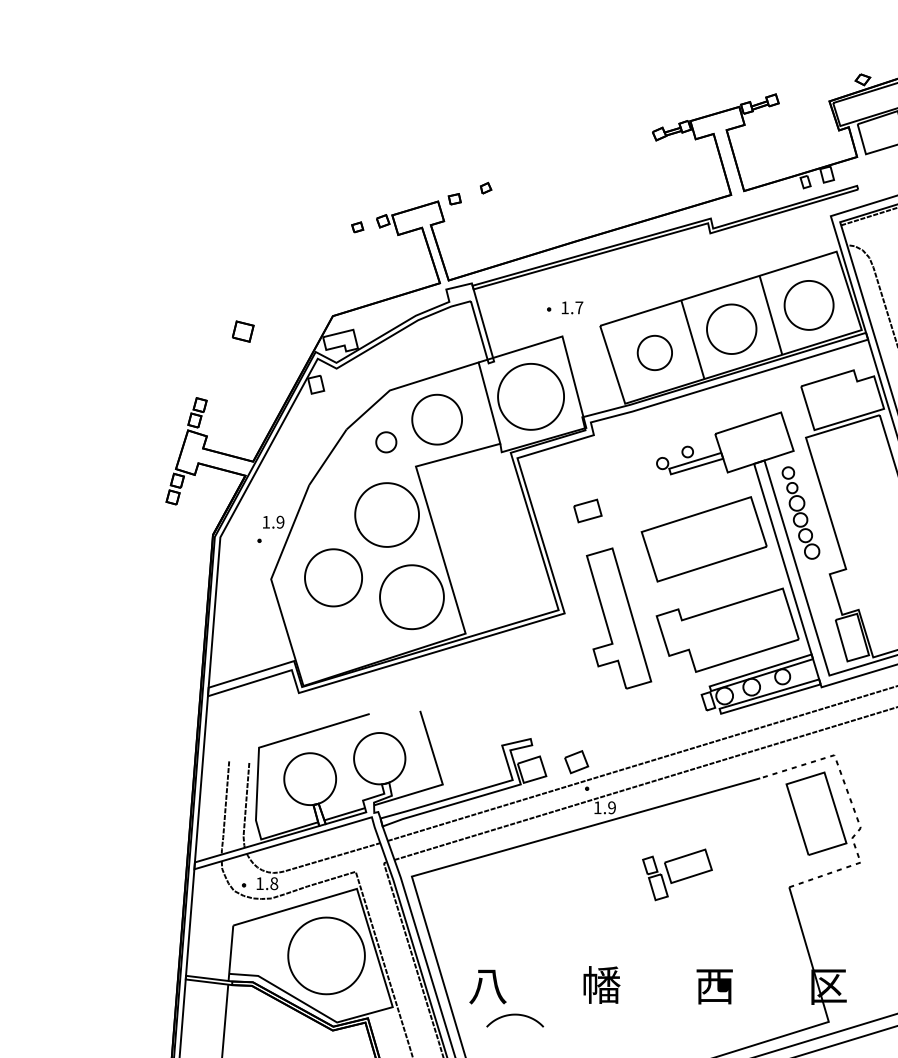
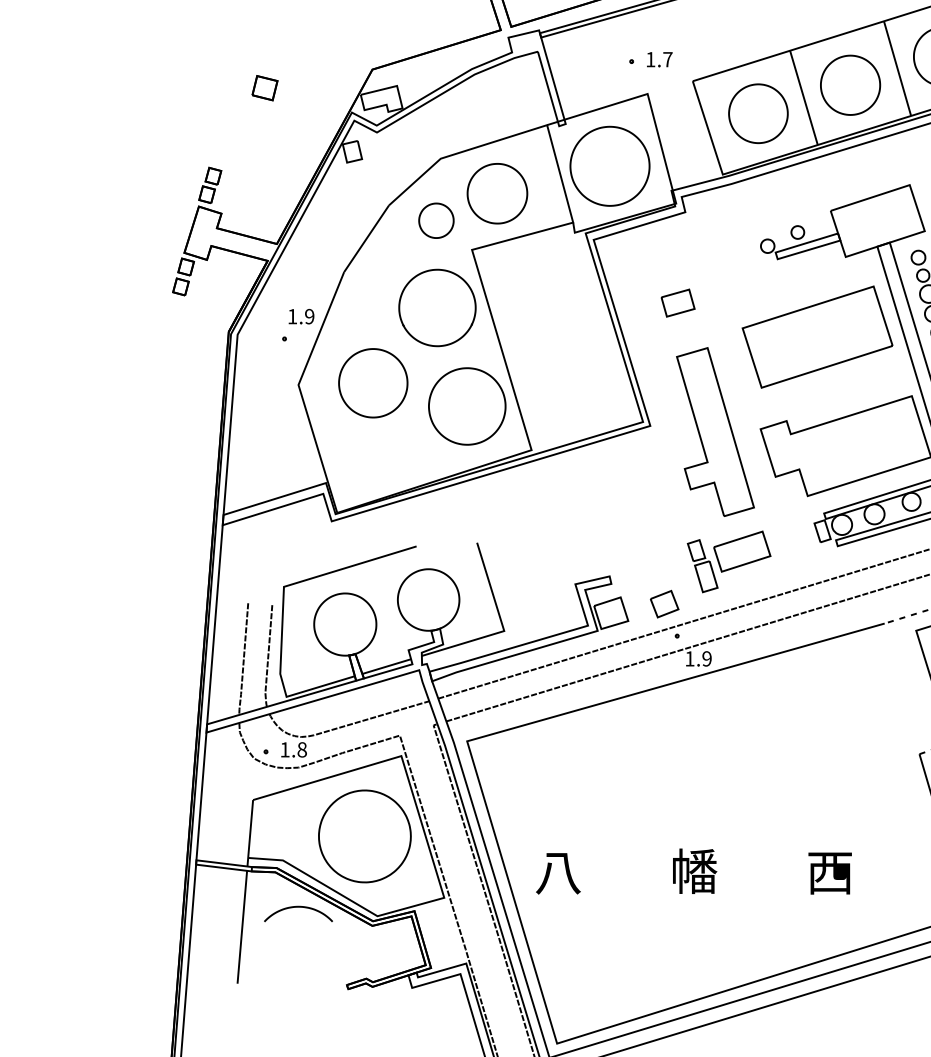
part: (654, 352) -> (757, 113), size x1.43
part: (386, 442) -> (436, 221), size x1.43
part: (677, 874) -> (729, 561), moved
curve: (515, 1015) -> (298, 907), moved

